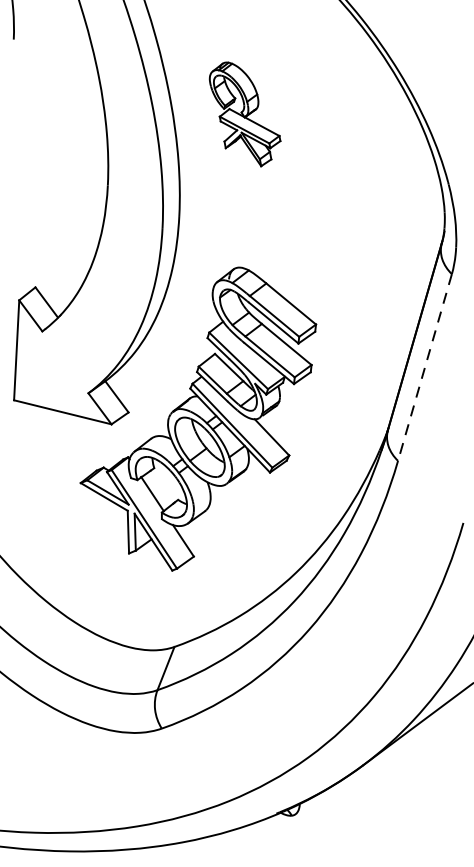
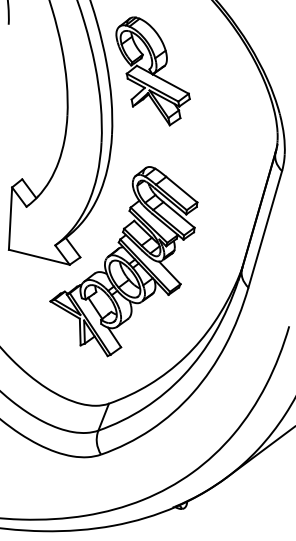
part: (244, 114) -> (152, 71), size x1.67
line: (425, 367) -> (265, 229), dashed -> solid

